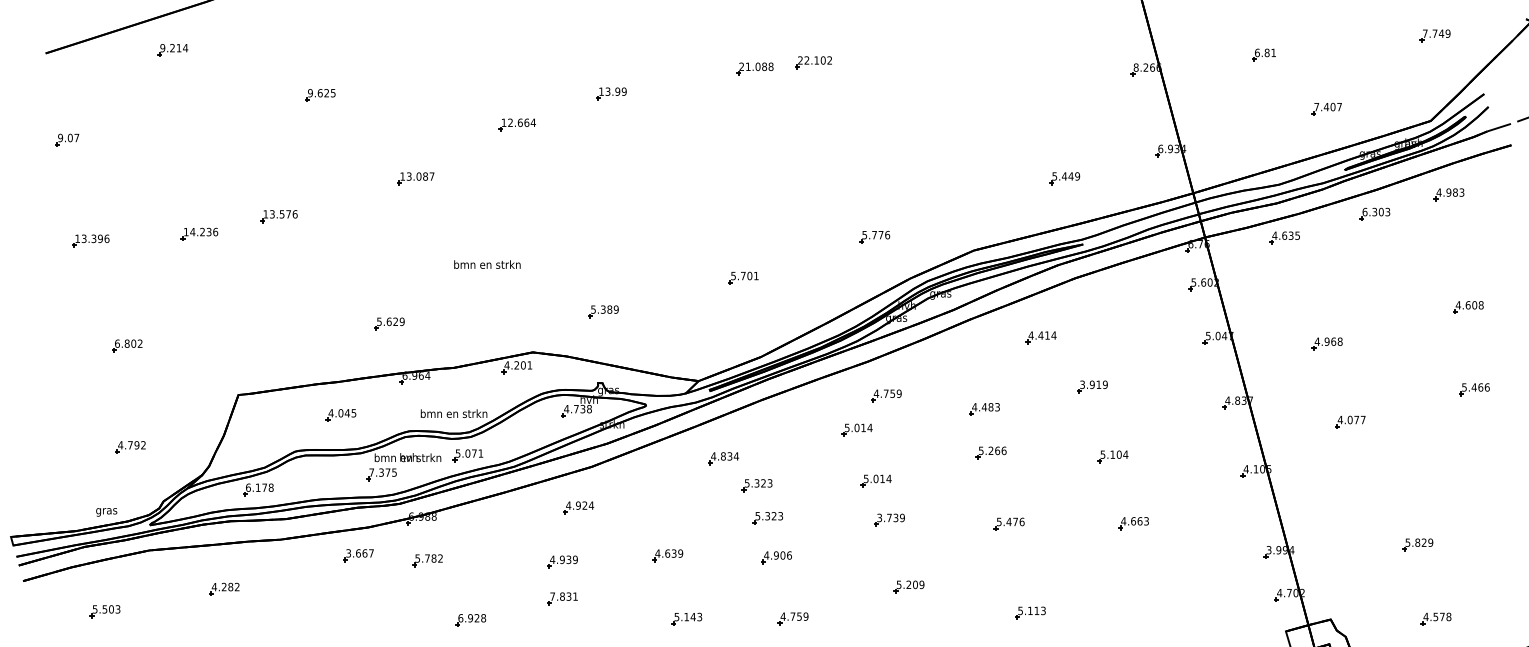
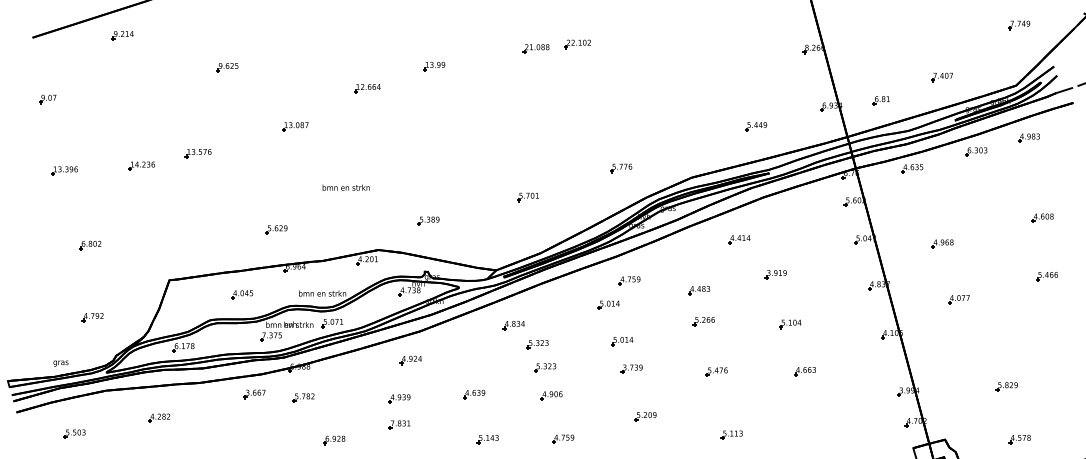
part: (1263, 54) -> (881, 100), moved
text: (106, 512) -> (60, 363), moved

